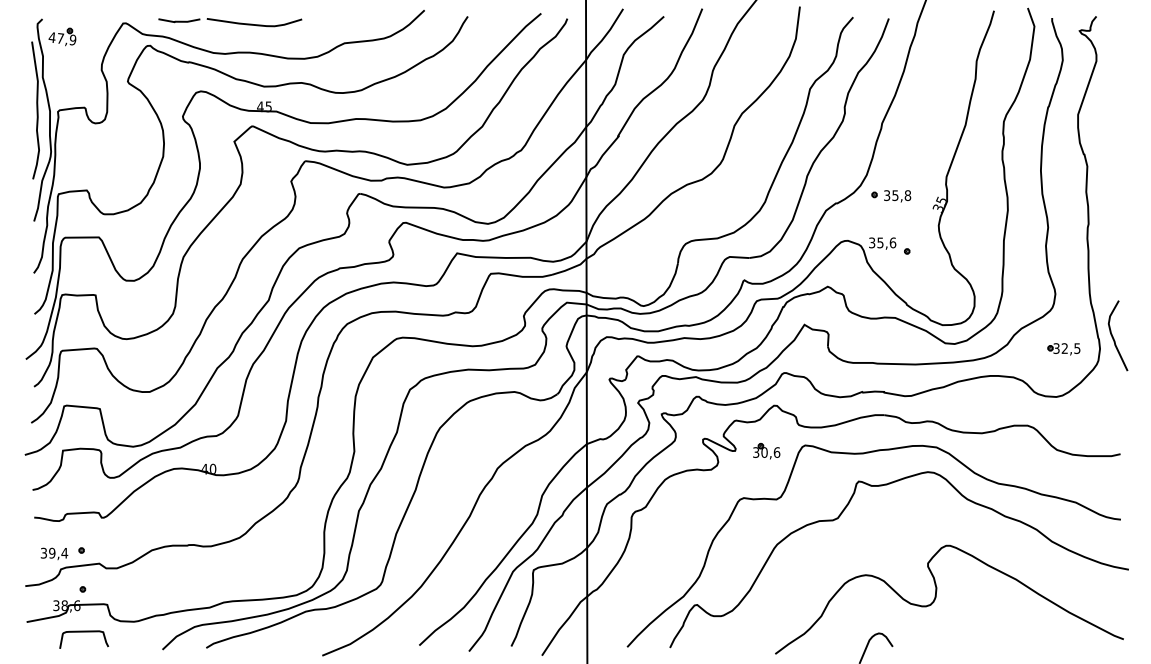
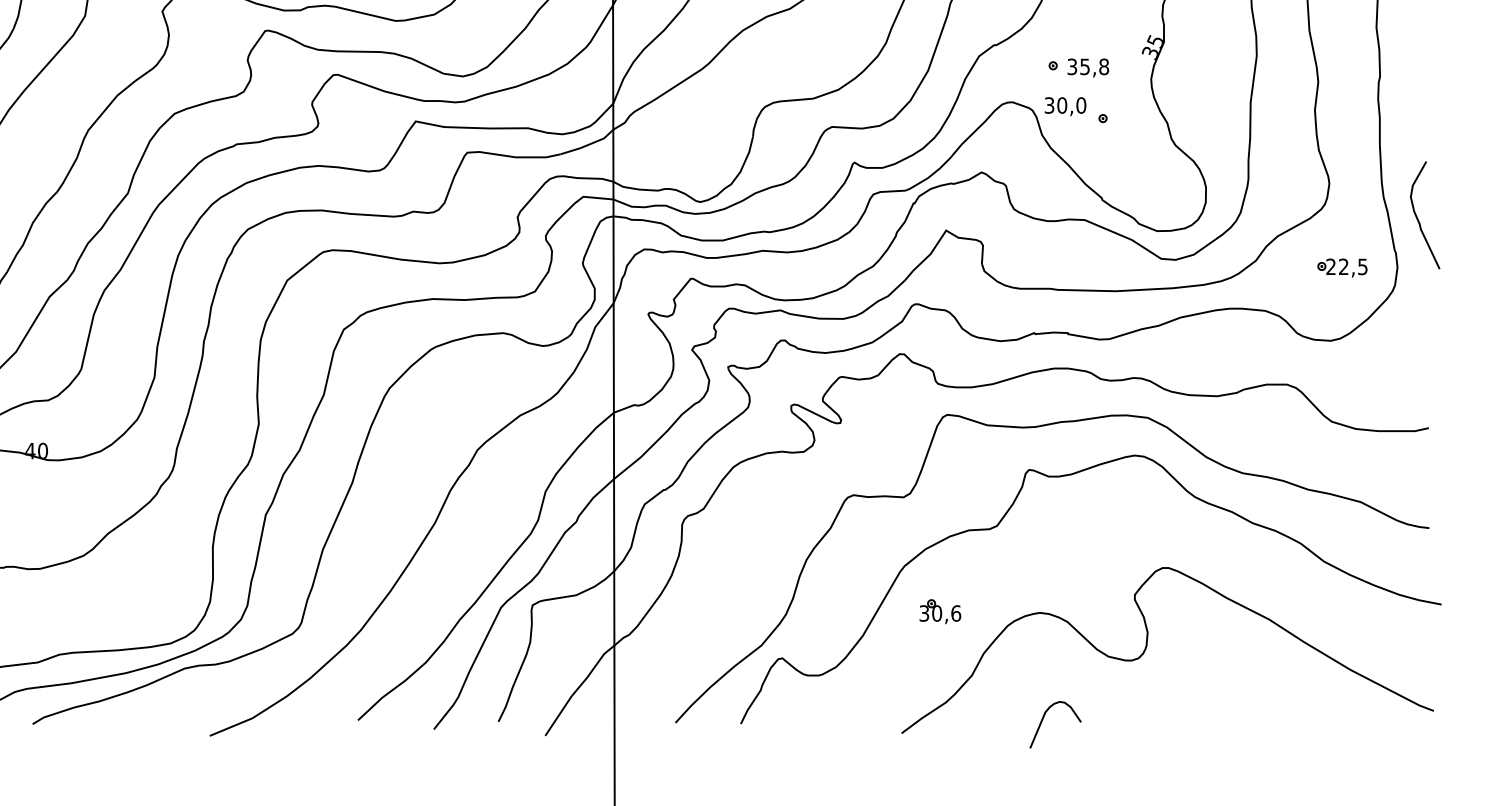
part: (891, 196) -> (1079, 68), moved
text: (886, 242) -> (1071, 104), 35,6 -> 30,0
curve: (1113, 336) -> (1418, 216), moved
text: (1056, 348) -> (1331, 266), 32,5 -> 22,5
part: (766, 451) -> (940, 611), moved

